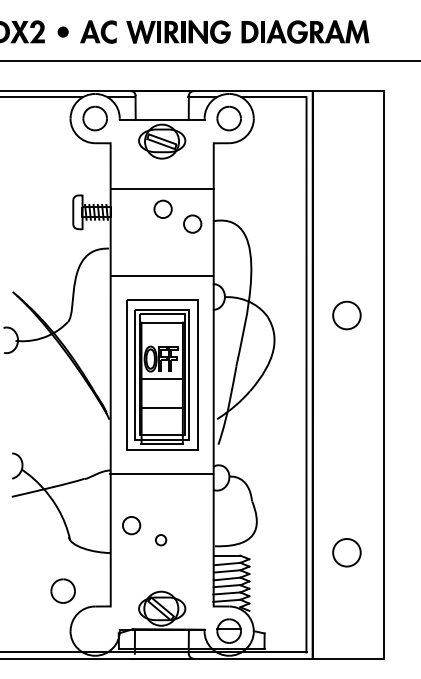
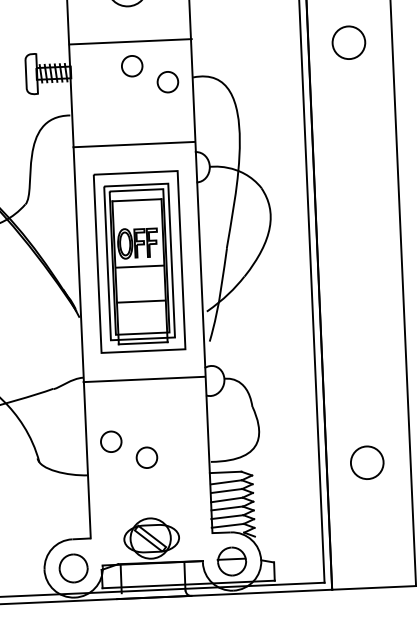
part: (346, 315) -> (348, 42), moved
part: (160, 539) -> (146, 456), size x1.67
part: (62, 590) -> (72, 567), moved

